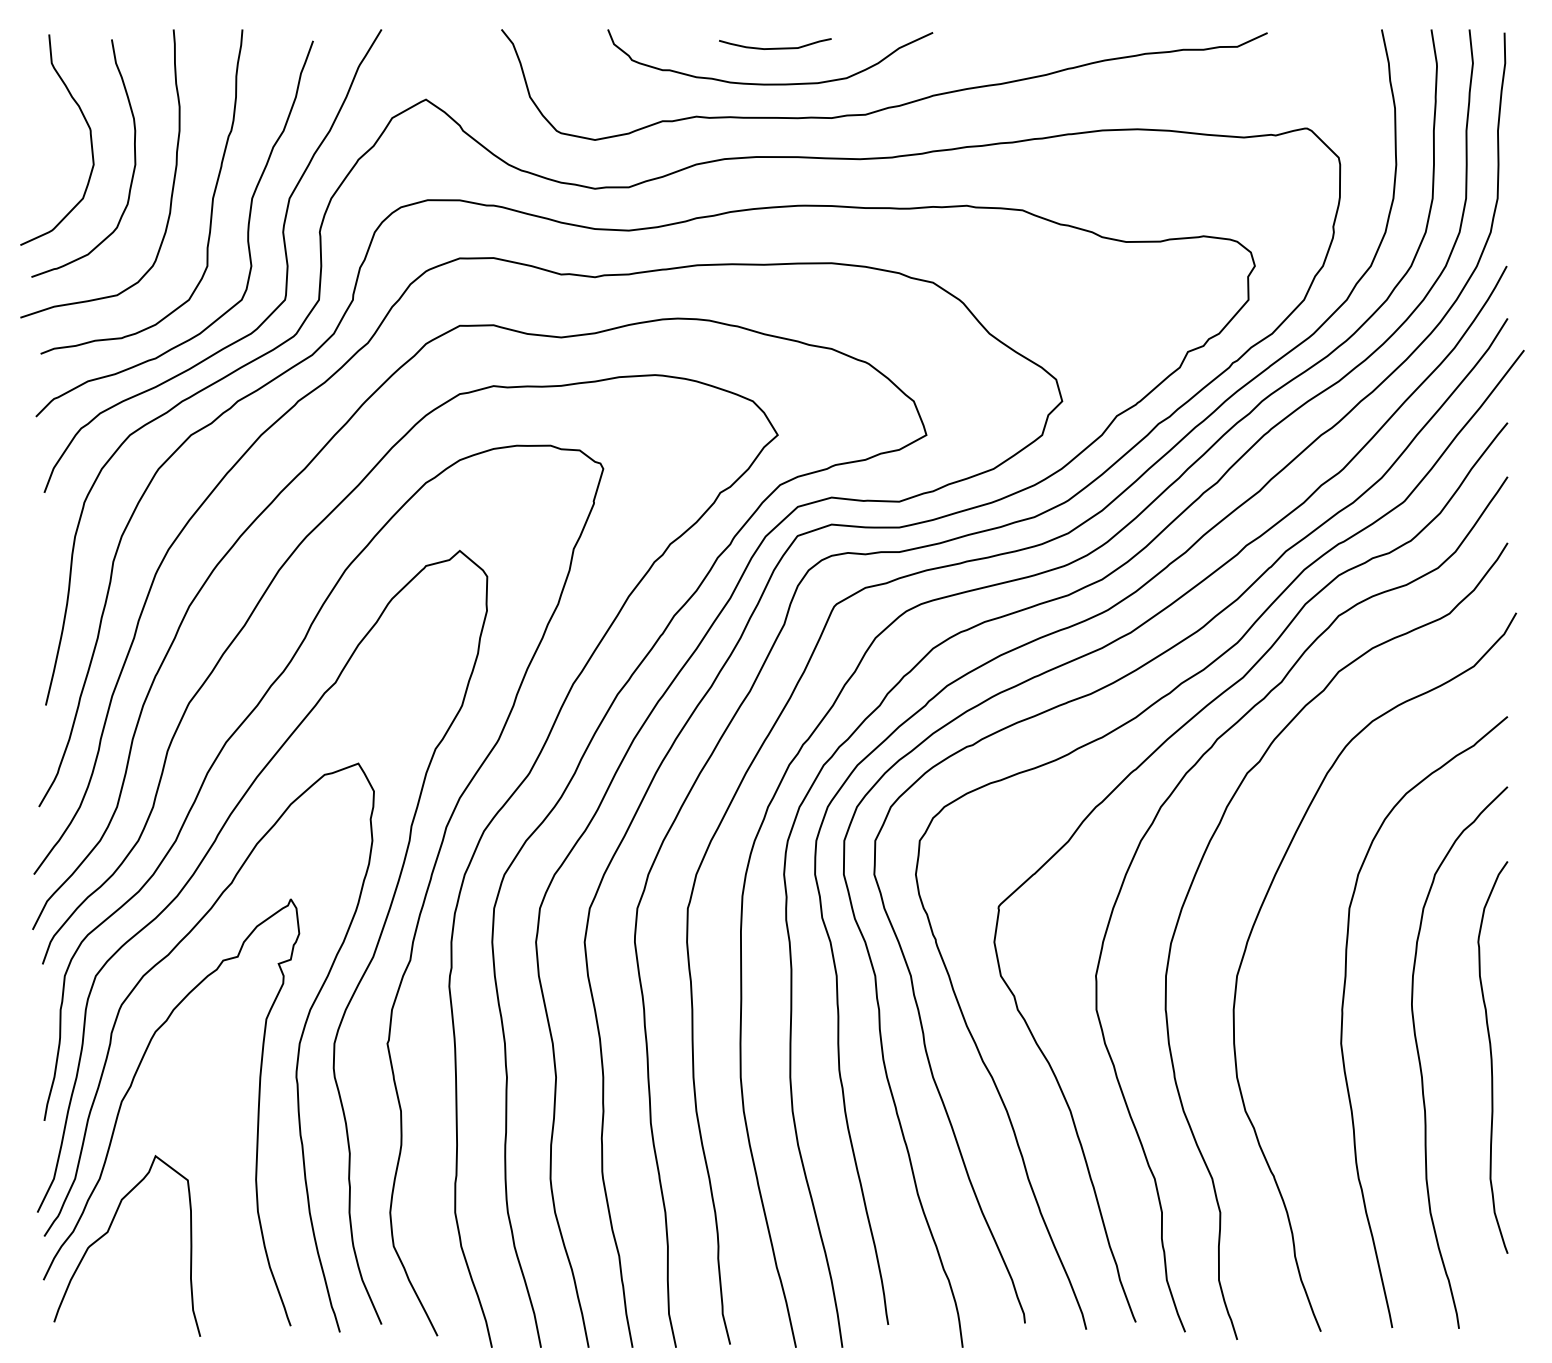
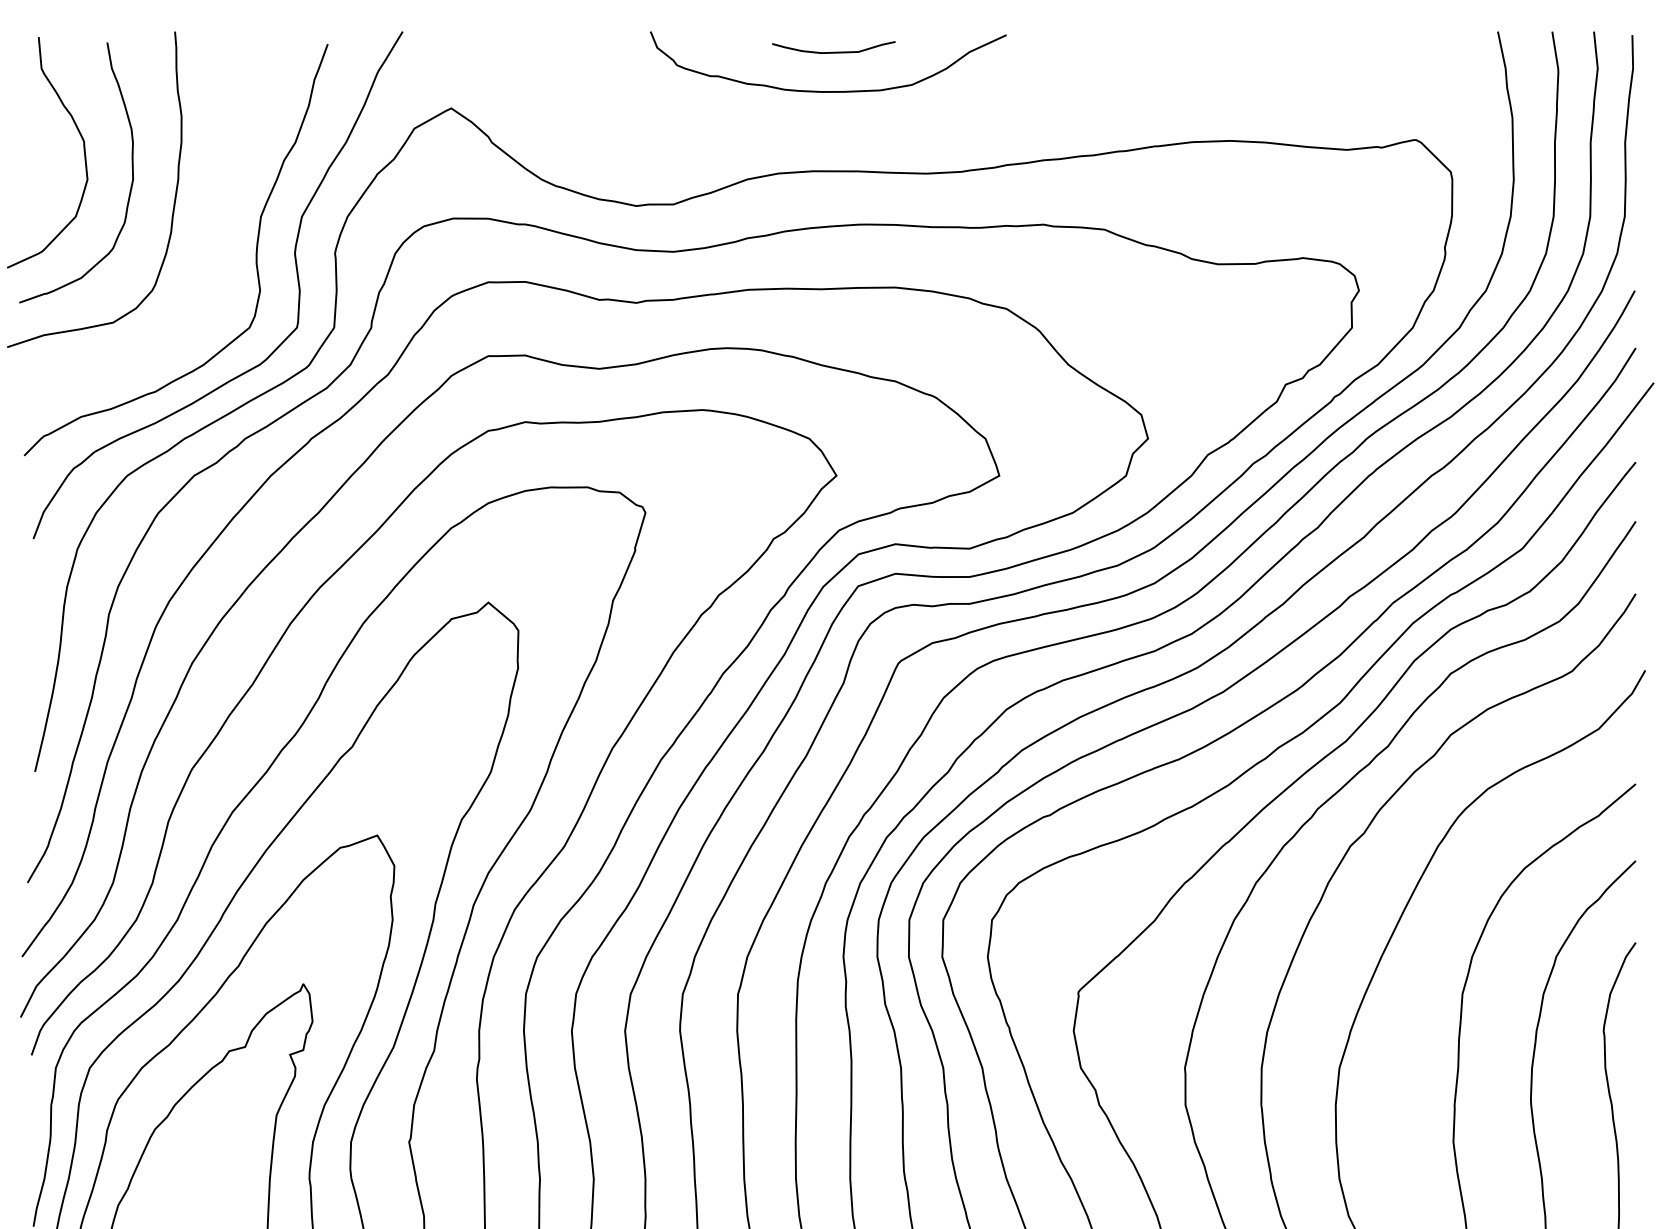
curve: (888, 106) -> (957, 115), removed
curve: (211, 201) -> (216, 219), removed

